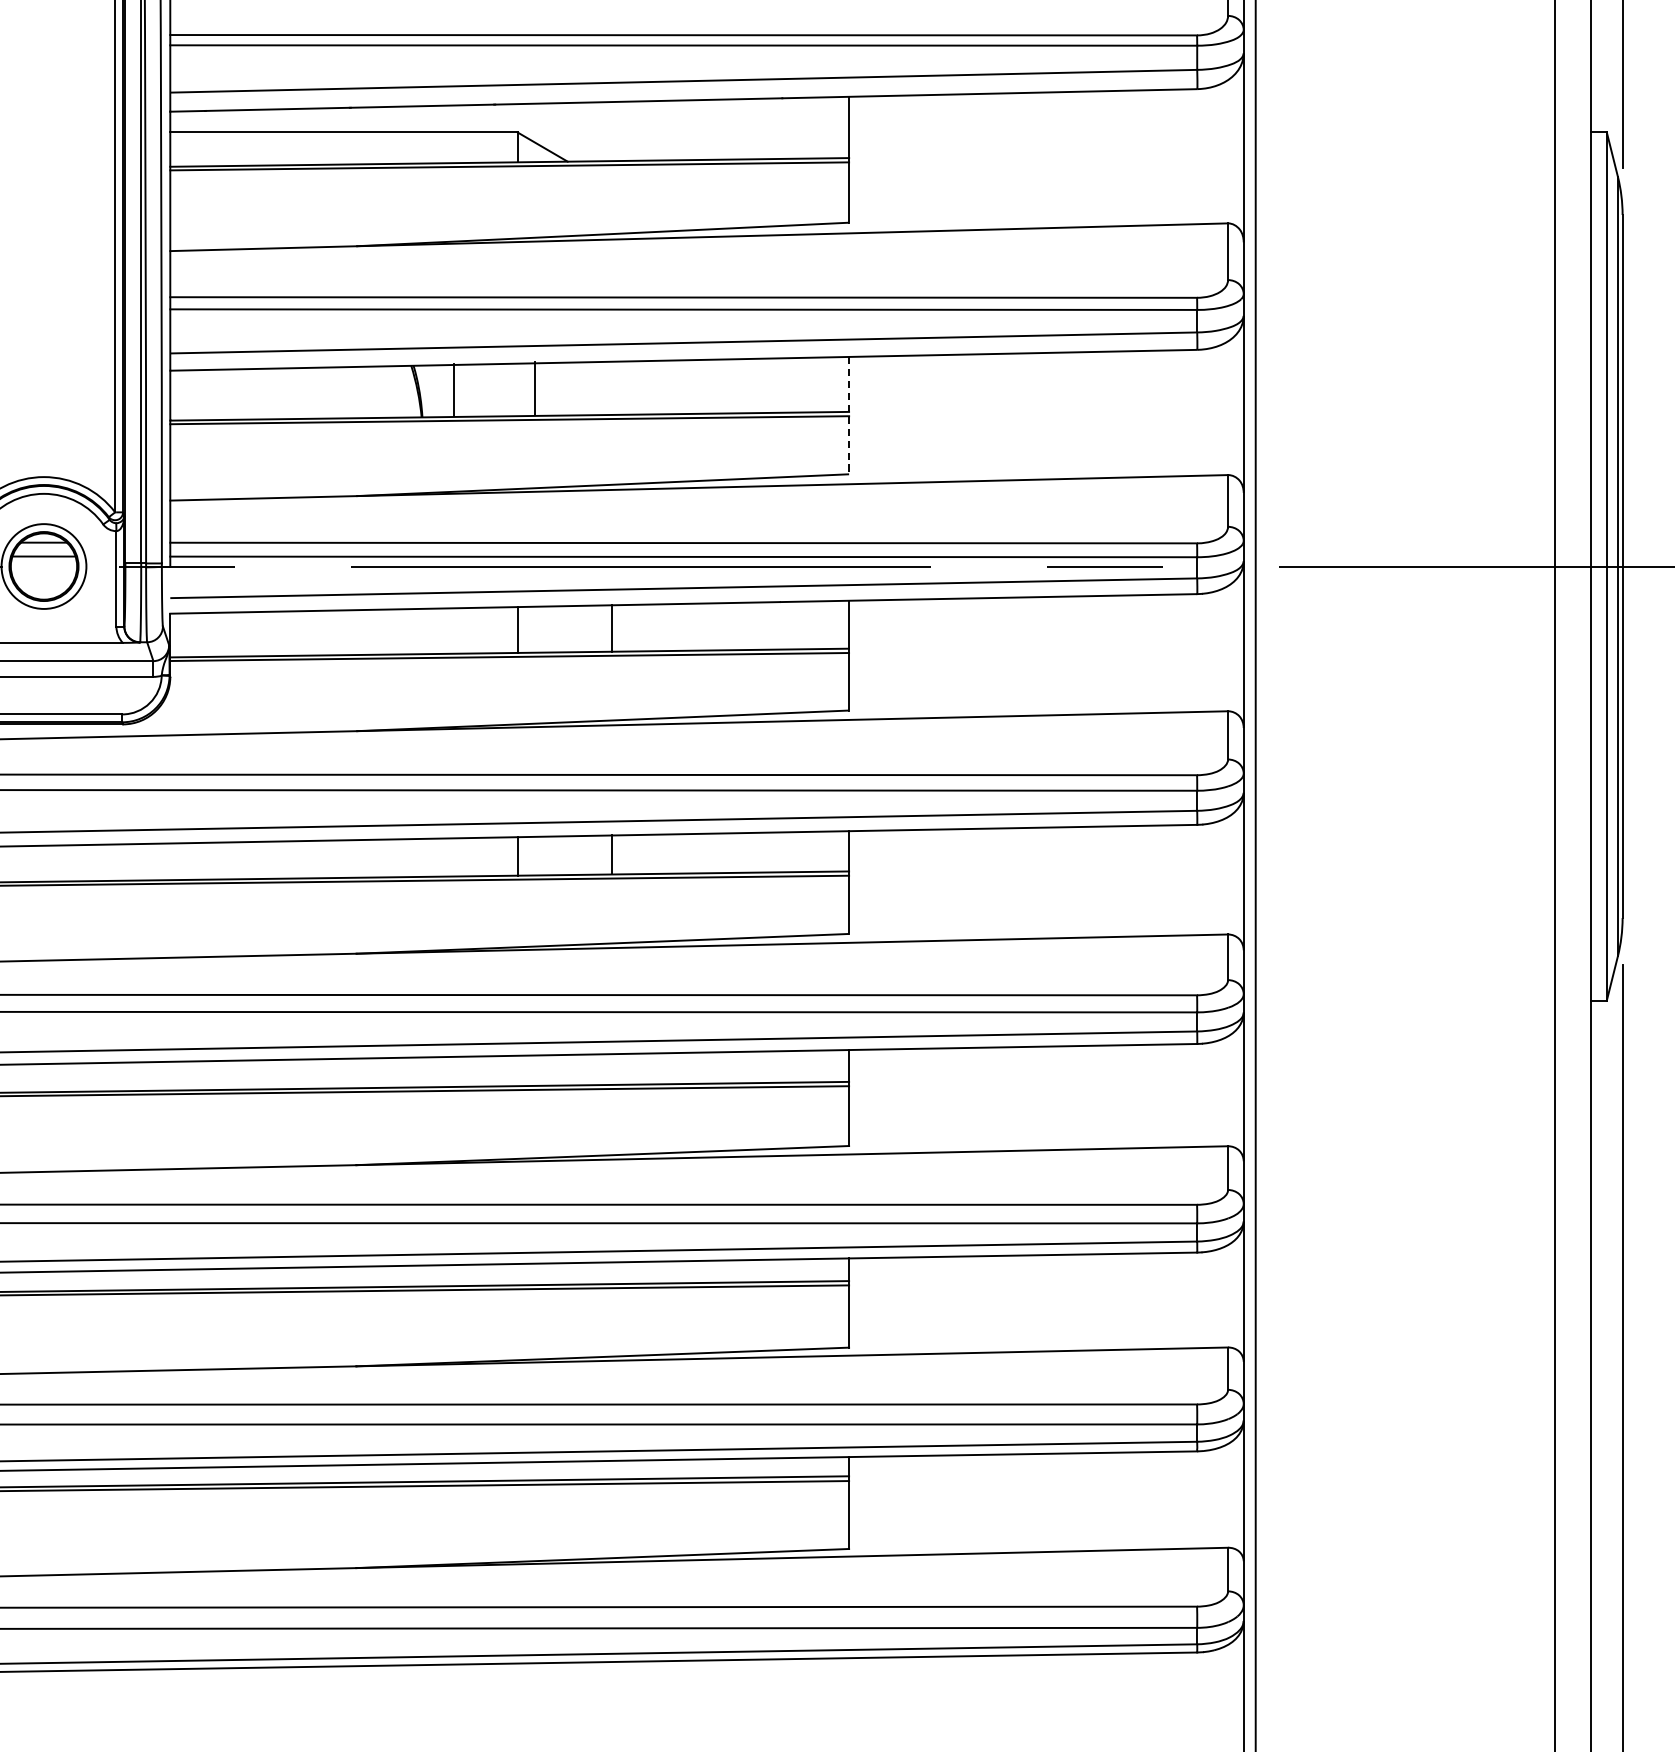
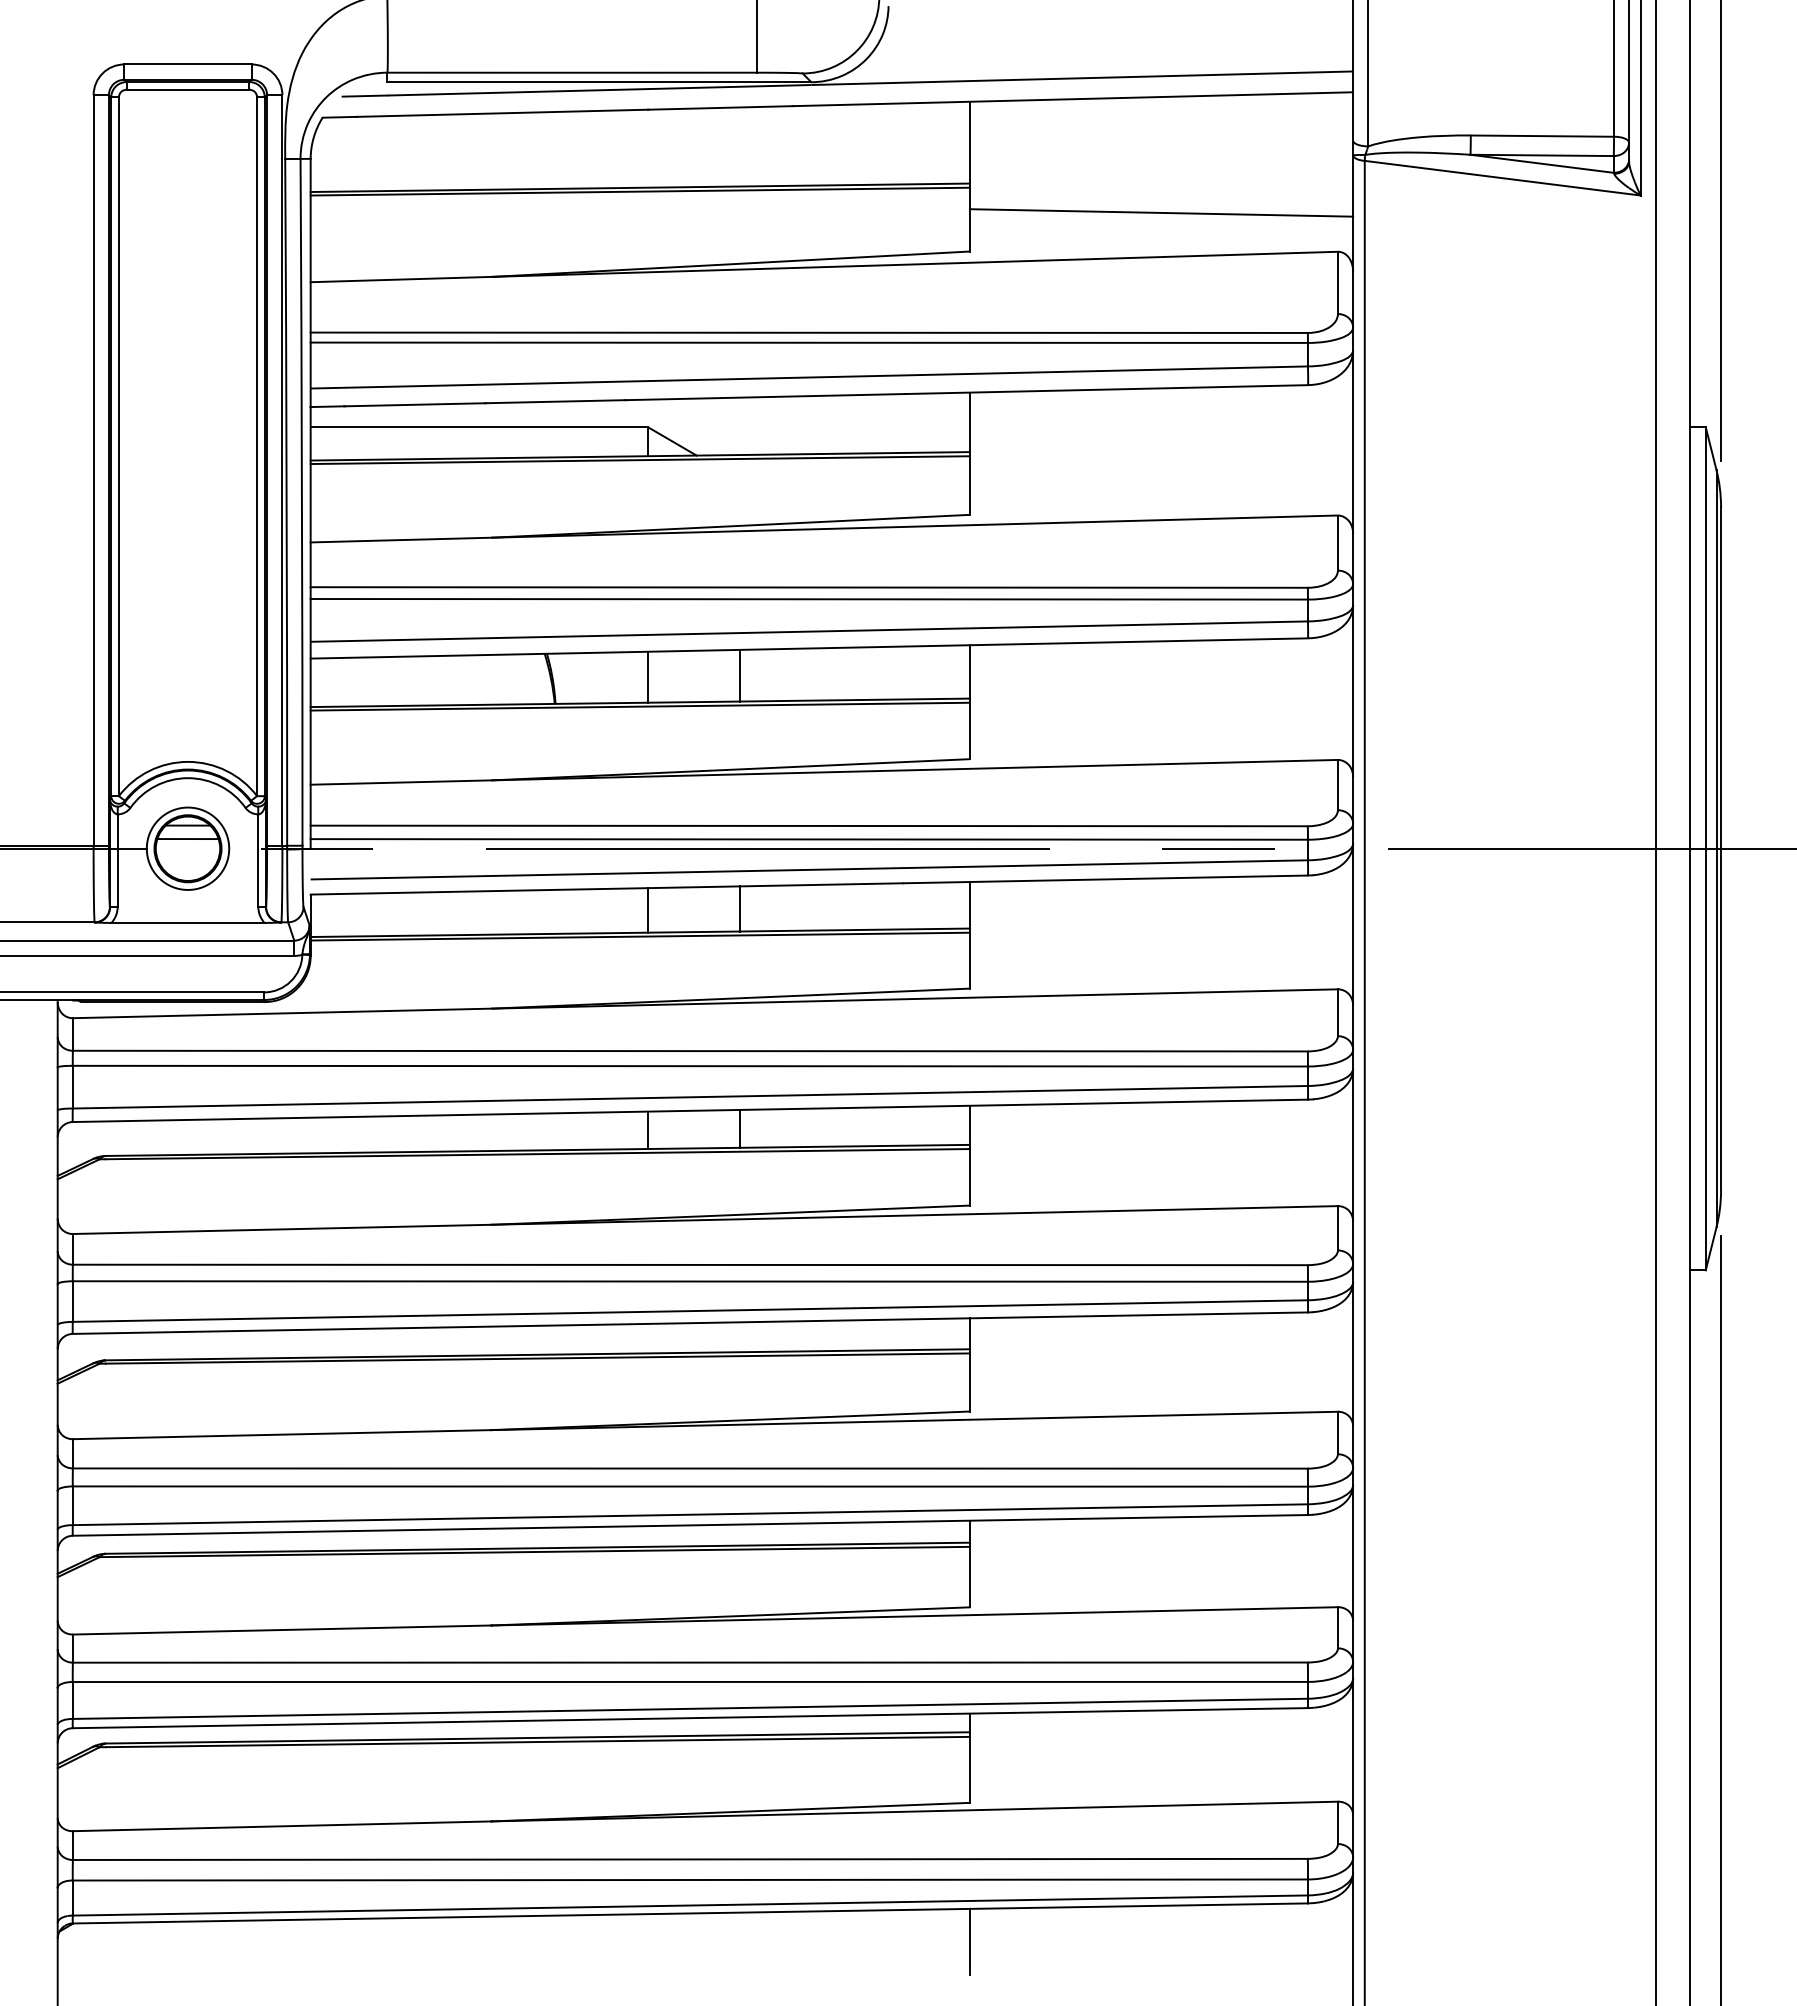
line: (534, 388) -> (739, 675), moved
line: (453, 389) -> (647, 676), moved
line: (848, 415) -> (969, 702), dashed -> solid
line: (848, 1691) -> (969, 1941), added

